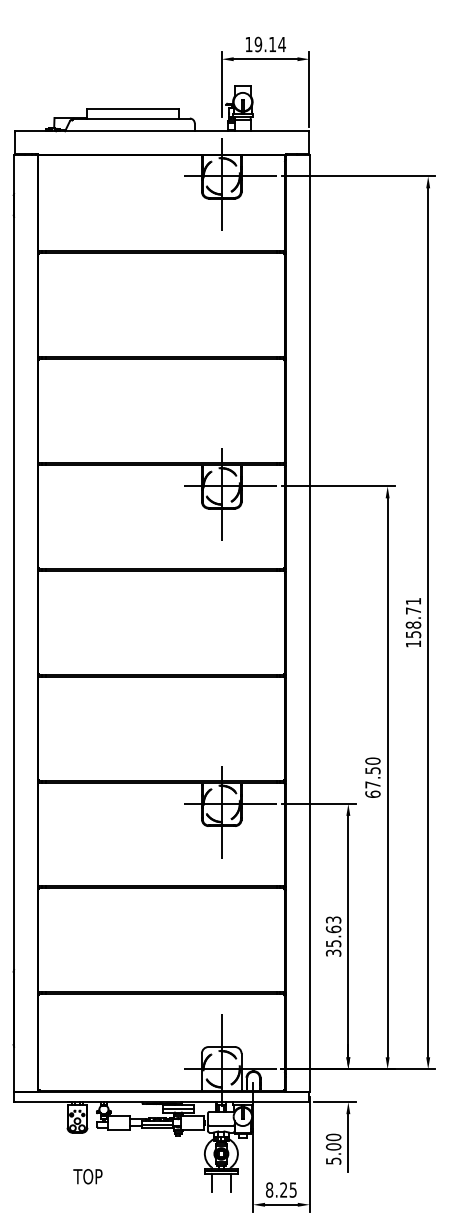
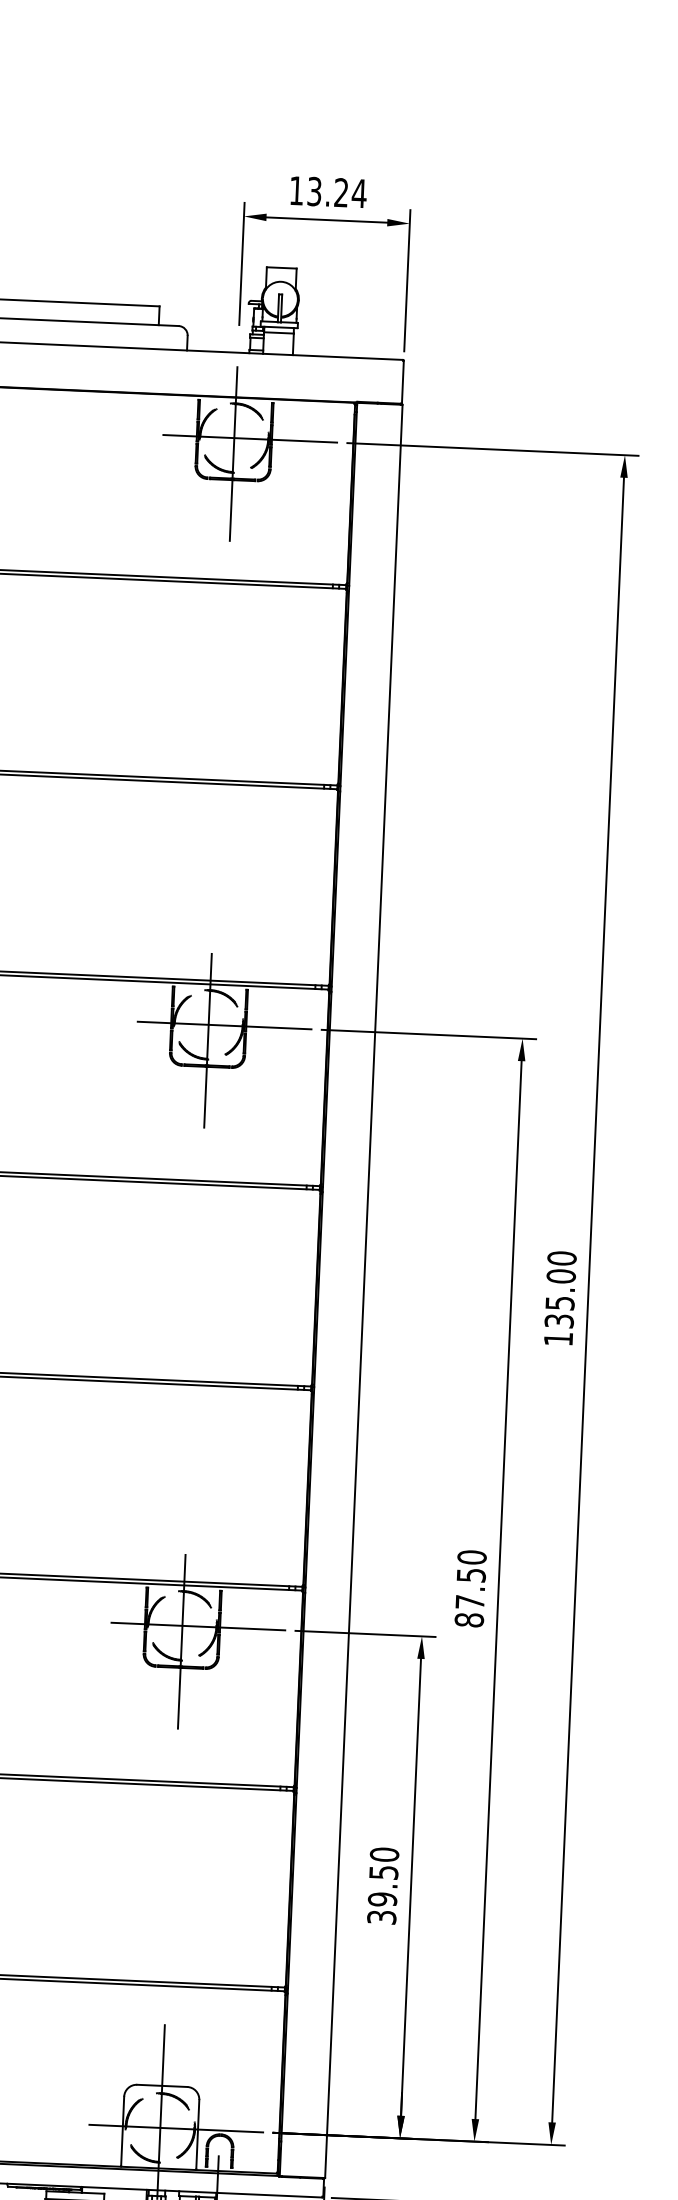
text: (264, 43) -> (326, 190), 19.14 -> 13.24
text: (413, 617) -> (560, 1288), 158.71 -> 135.00
text: (372, 793) -> (468, 1618), 67.50 -> 87.50
text: (333, 931) -> (383, 1876), 35.63 -> 39.50

